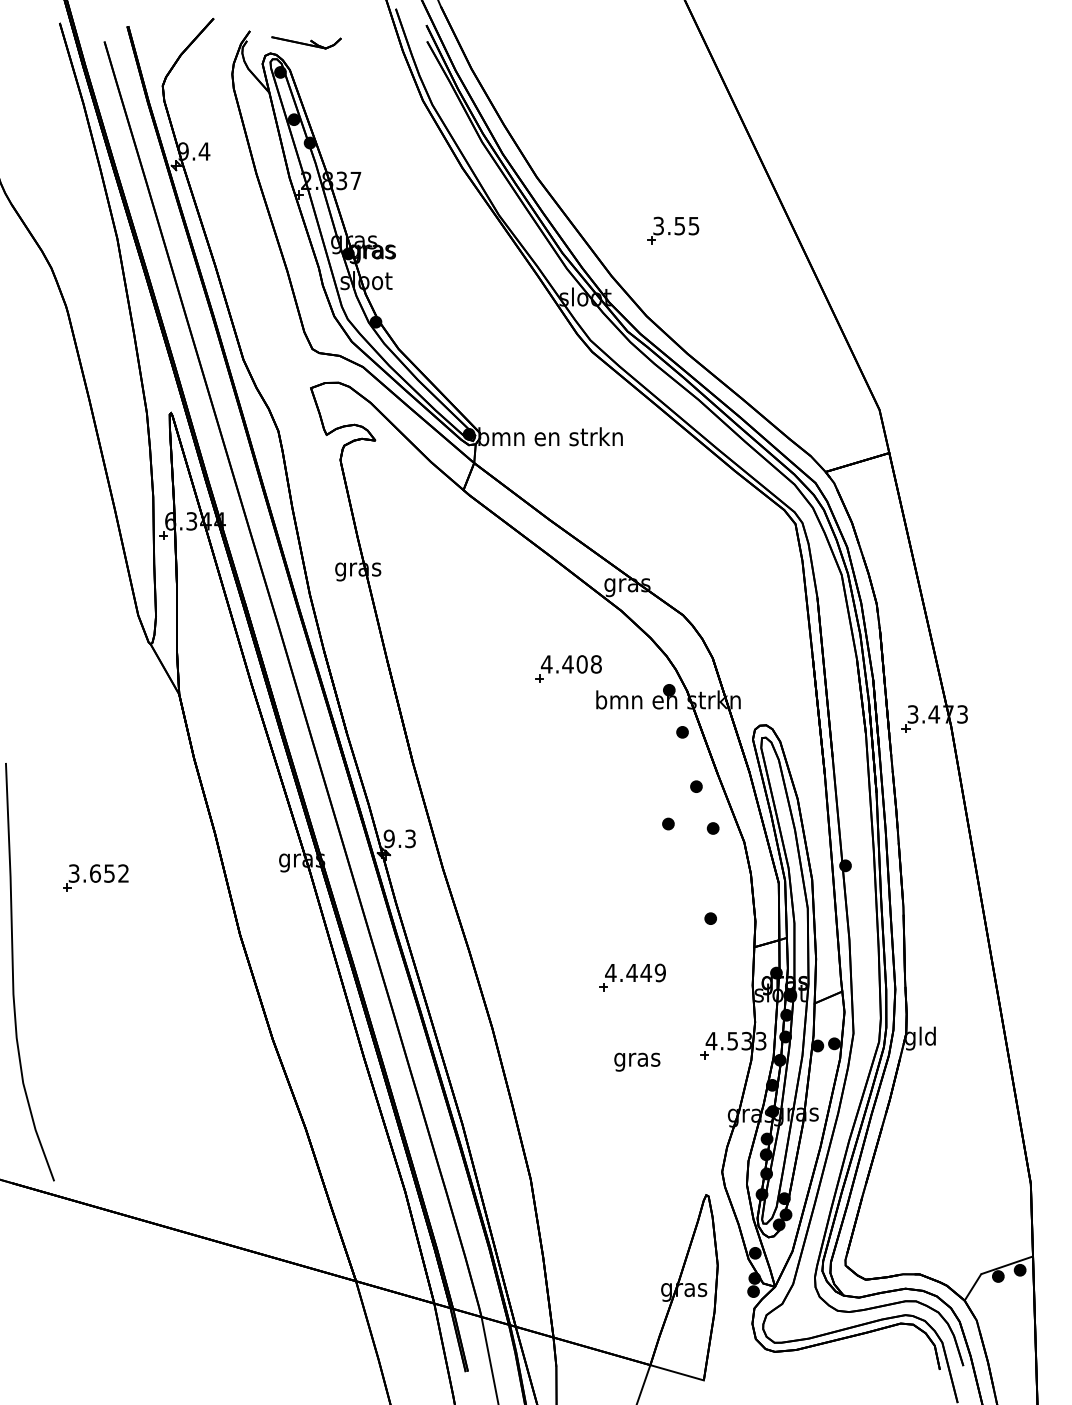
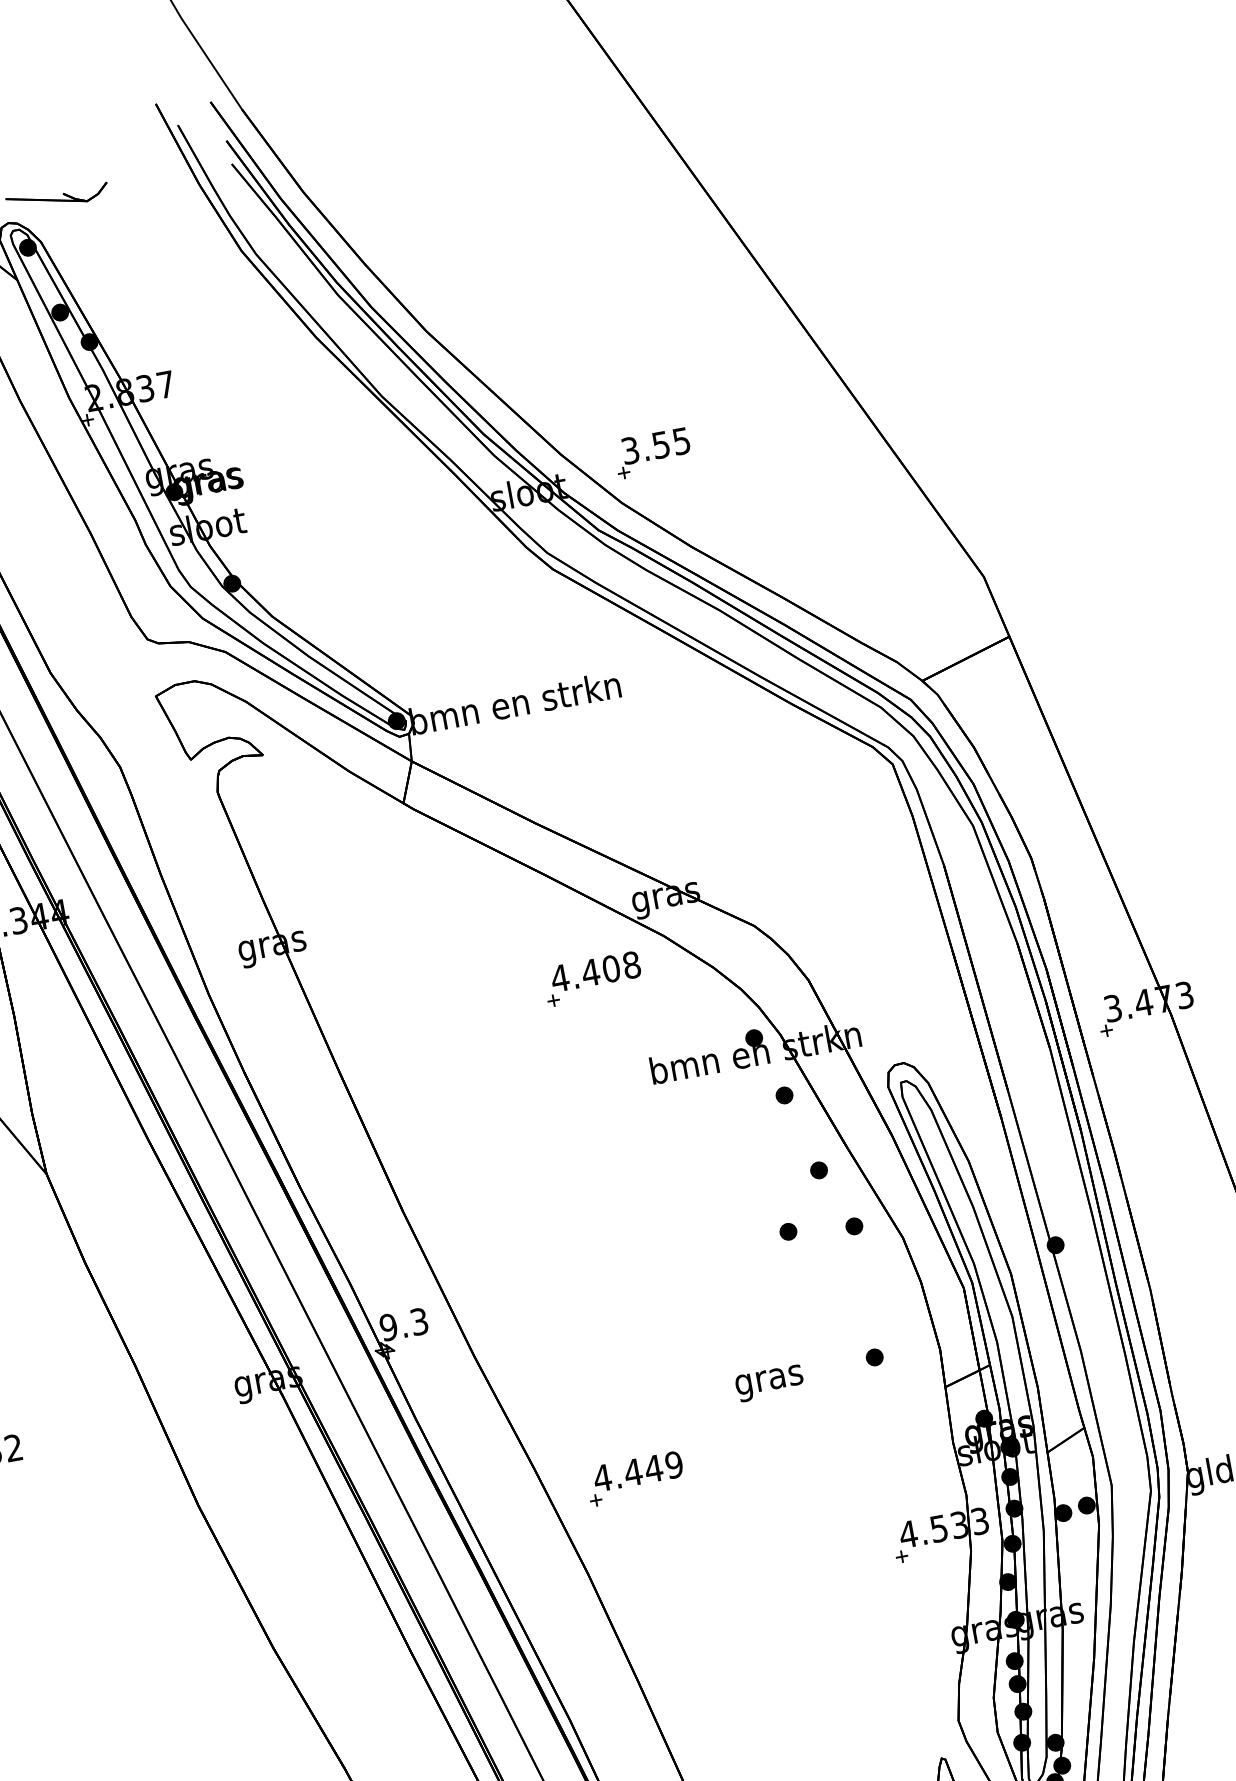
part: (673, 230) -> (653, 453), moved
part: (568, 668) -> (592, 978), moved
part: (632, 977) -> (635, 1478), moved
text: (637, 1061) -> (769, 1382), moved

